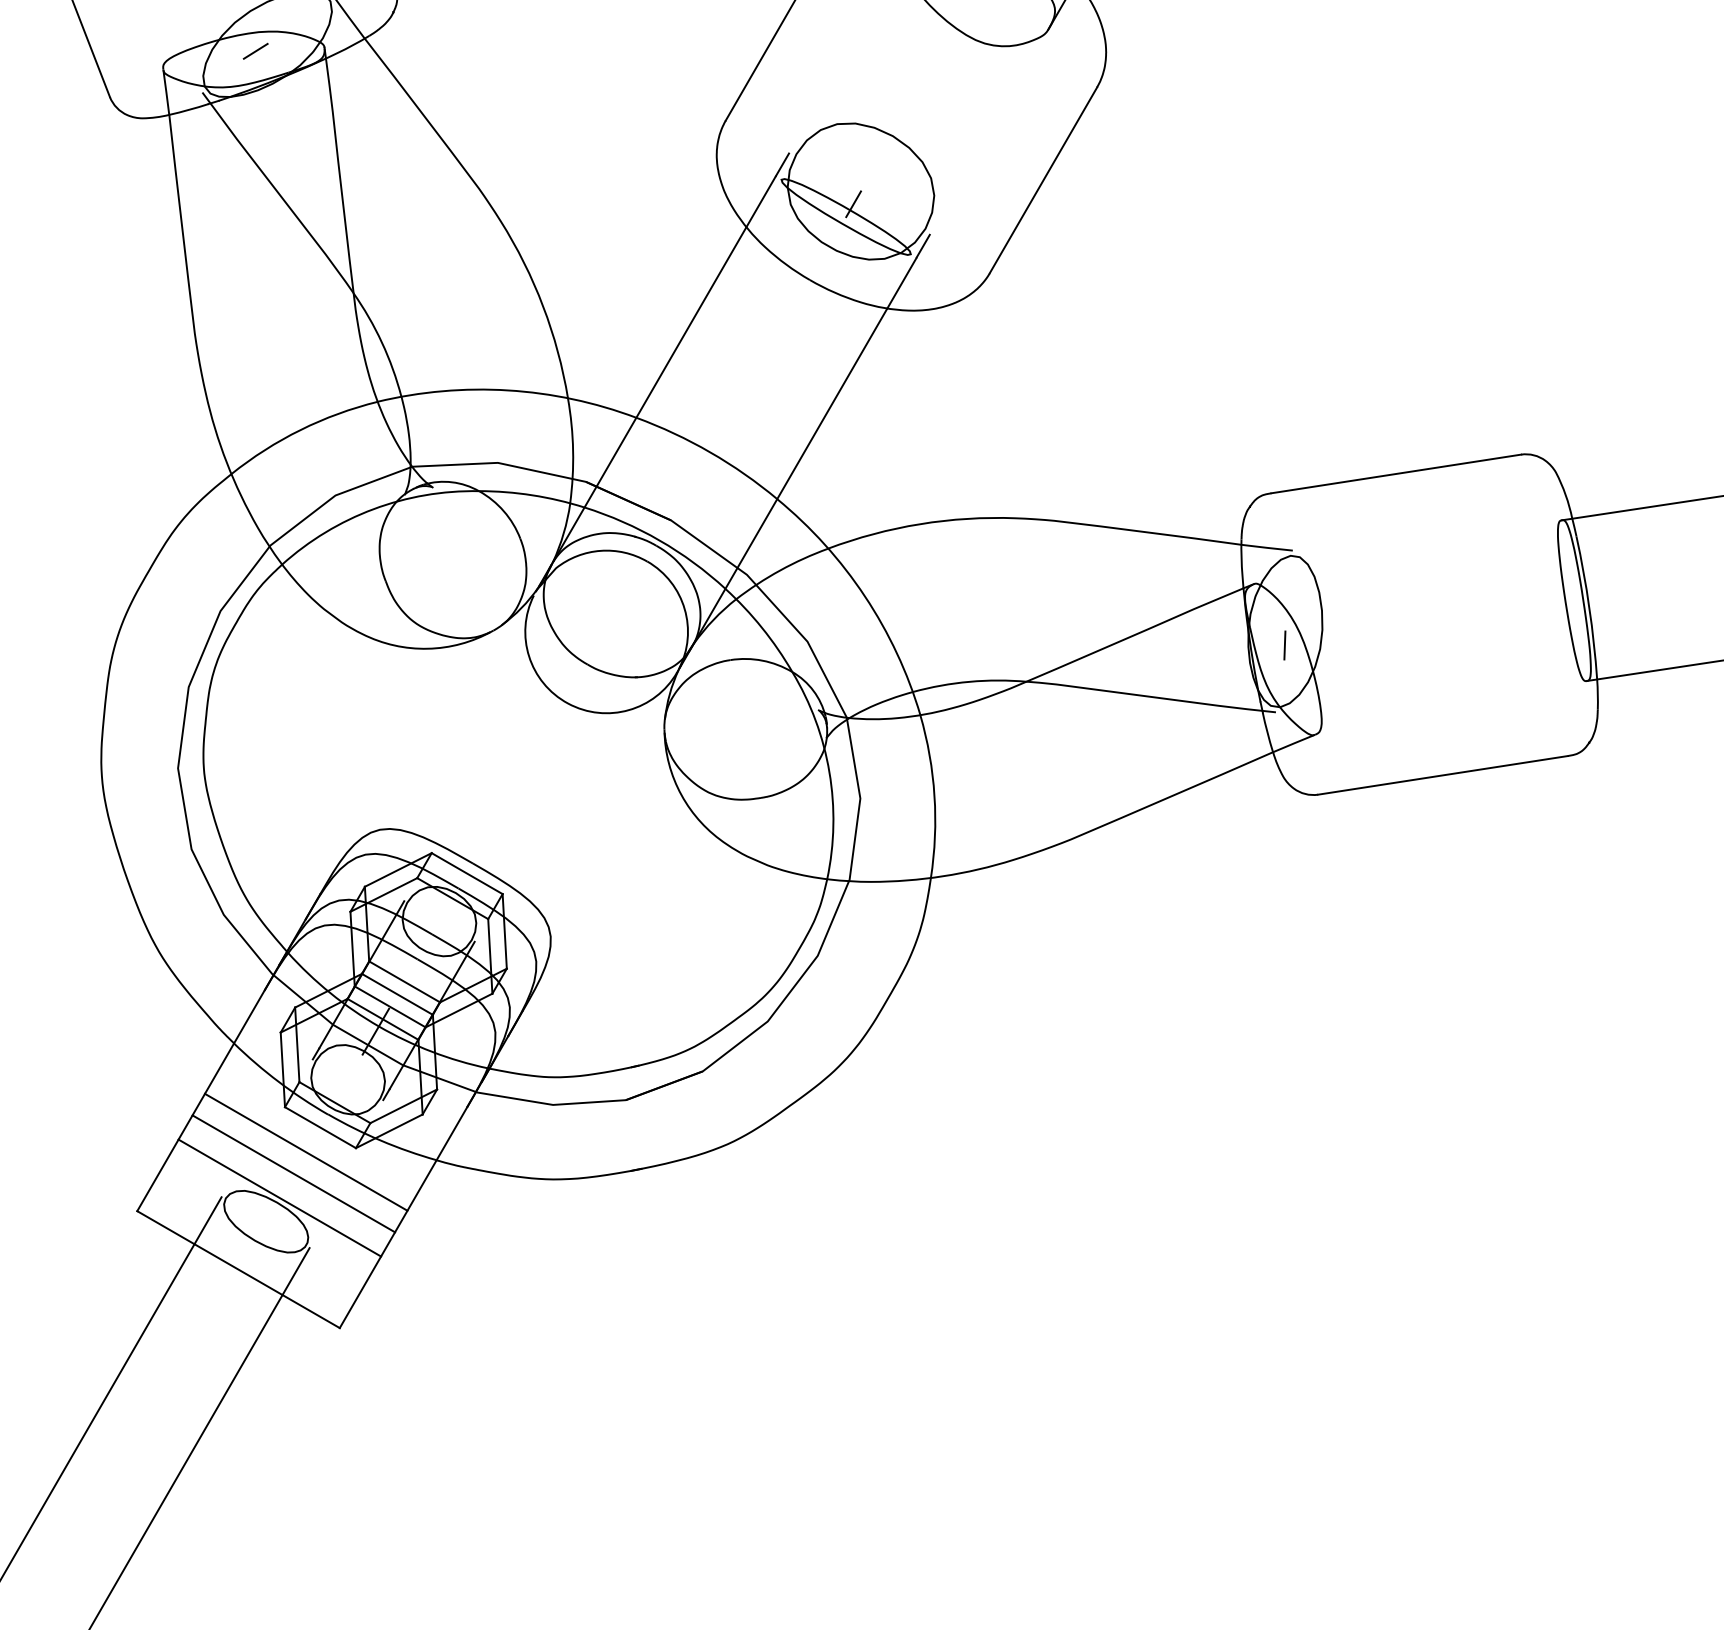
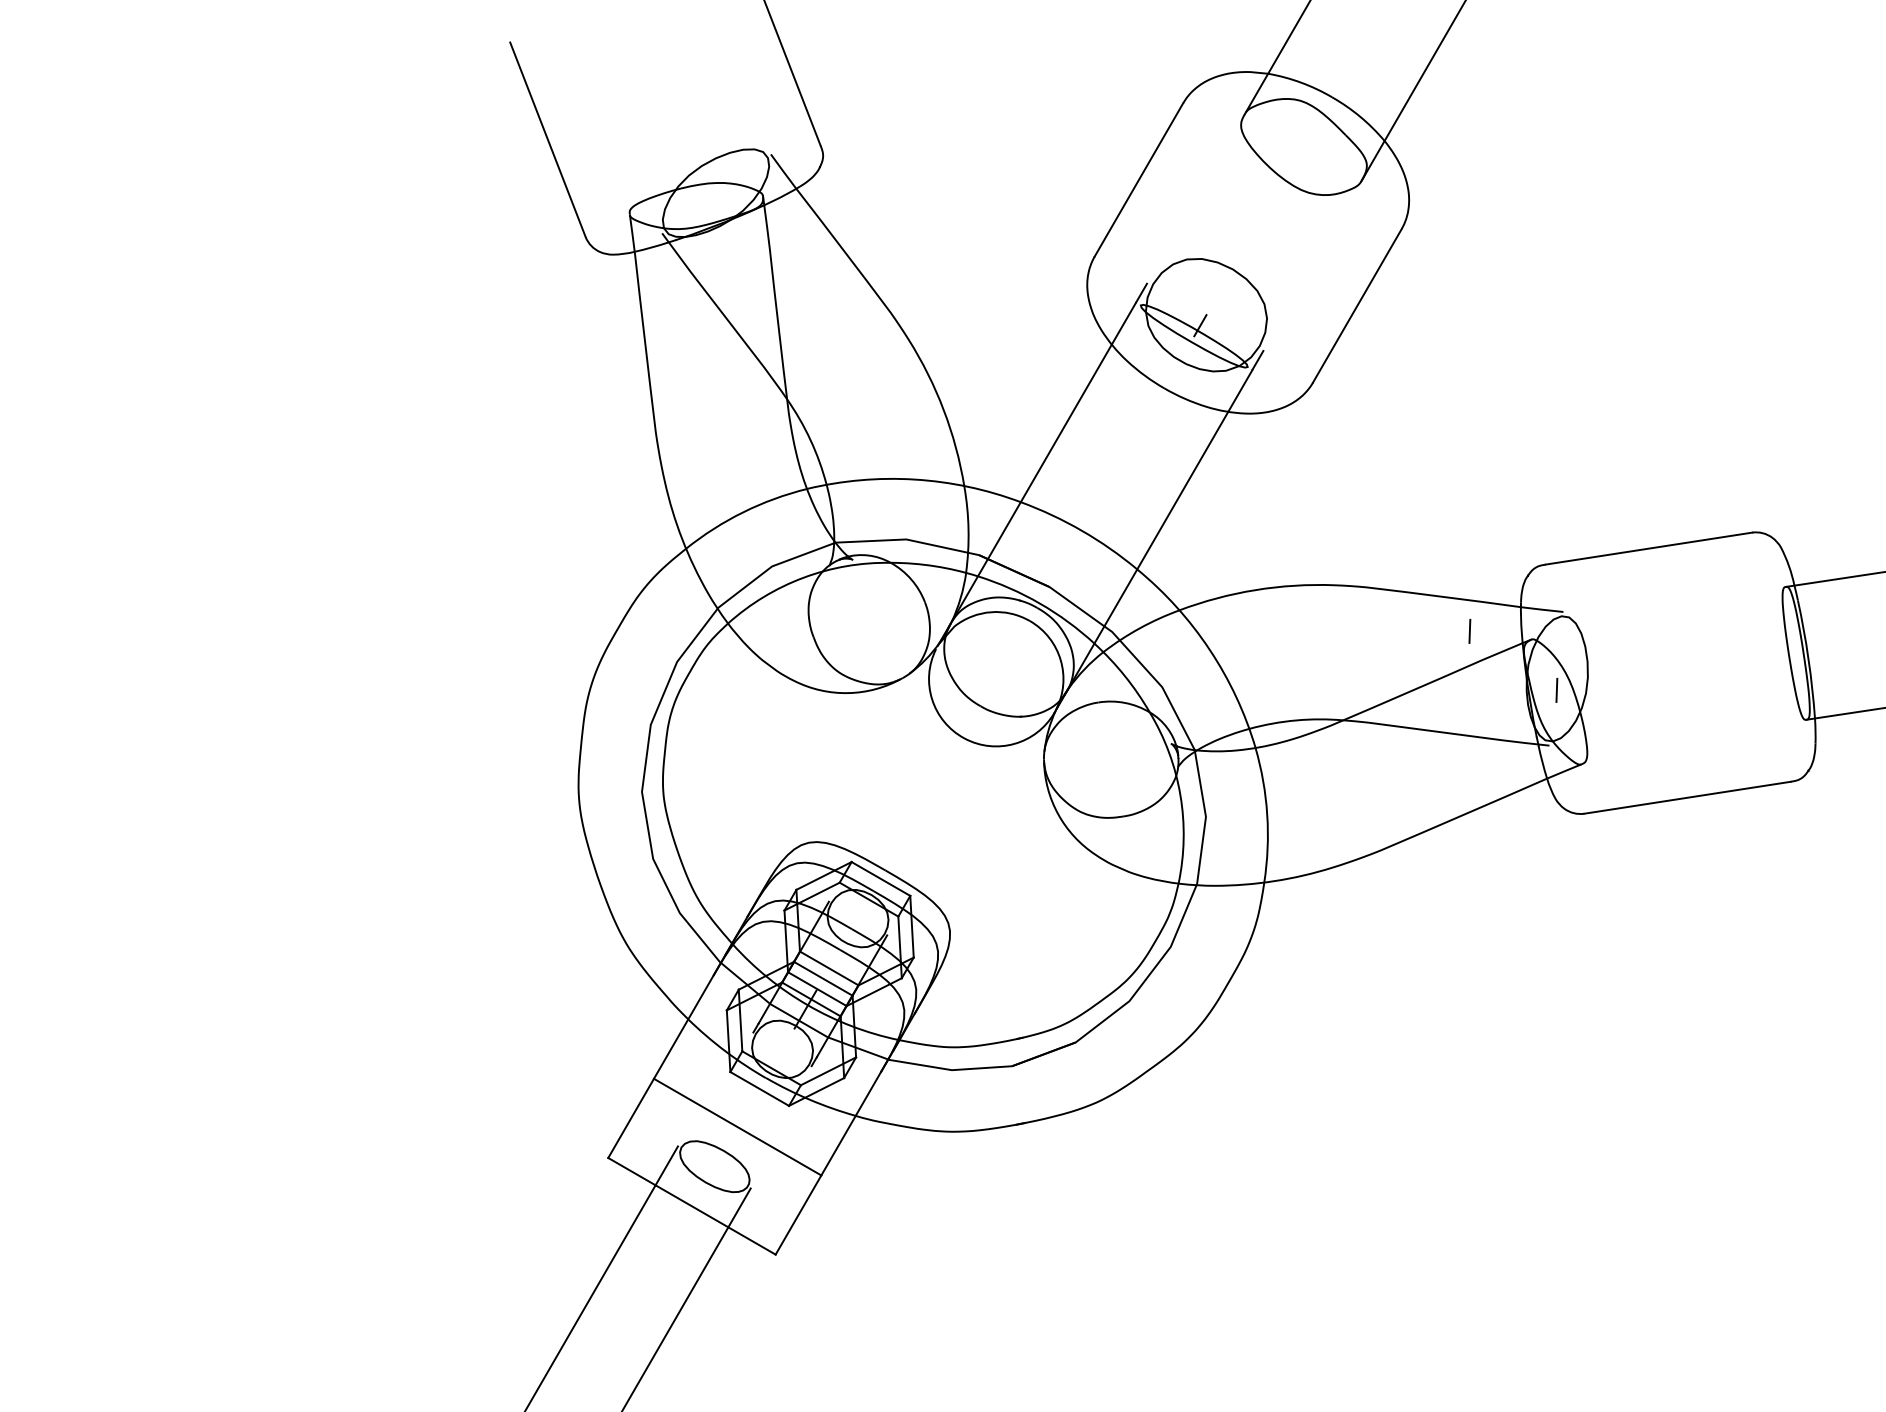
line: (256, 51) -> (706, 199), removed
line: (1179, 574) -> (1469, 631), added
line: (305, 1152) -> (747, 1109), removed
line: (279, 1197) -> (725, 1146), removed

